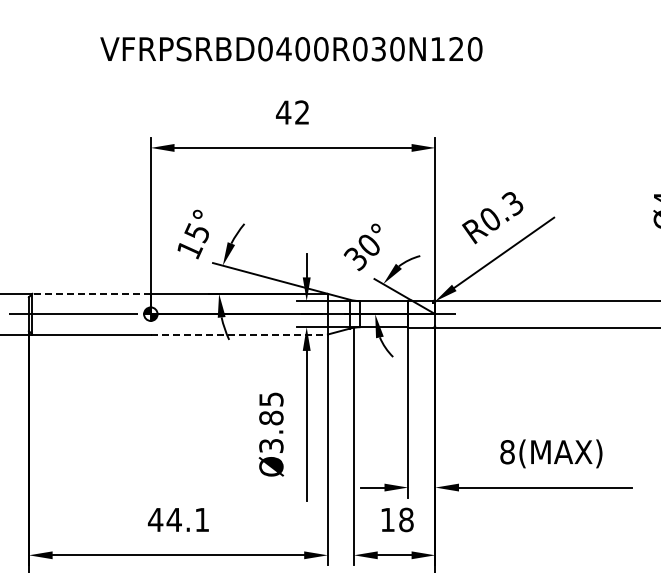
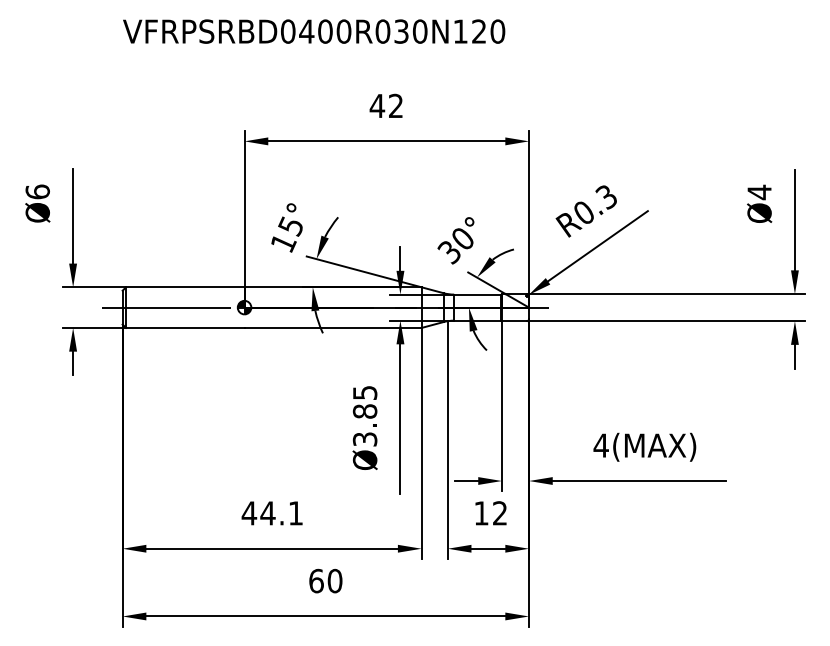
text: (291, 49) -> (314, 31), moved
line: (90, 294) -> (184, 287), dashed -> solid
line: (239, 334) -> (333, 327), dashed -> solid
text: (506, 452) -> (600, 445), 8(MAX) -> 4(MAX)
text: (406, 520) -> (500, 513), 18 -> 12

